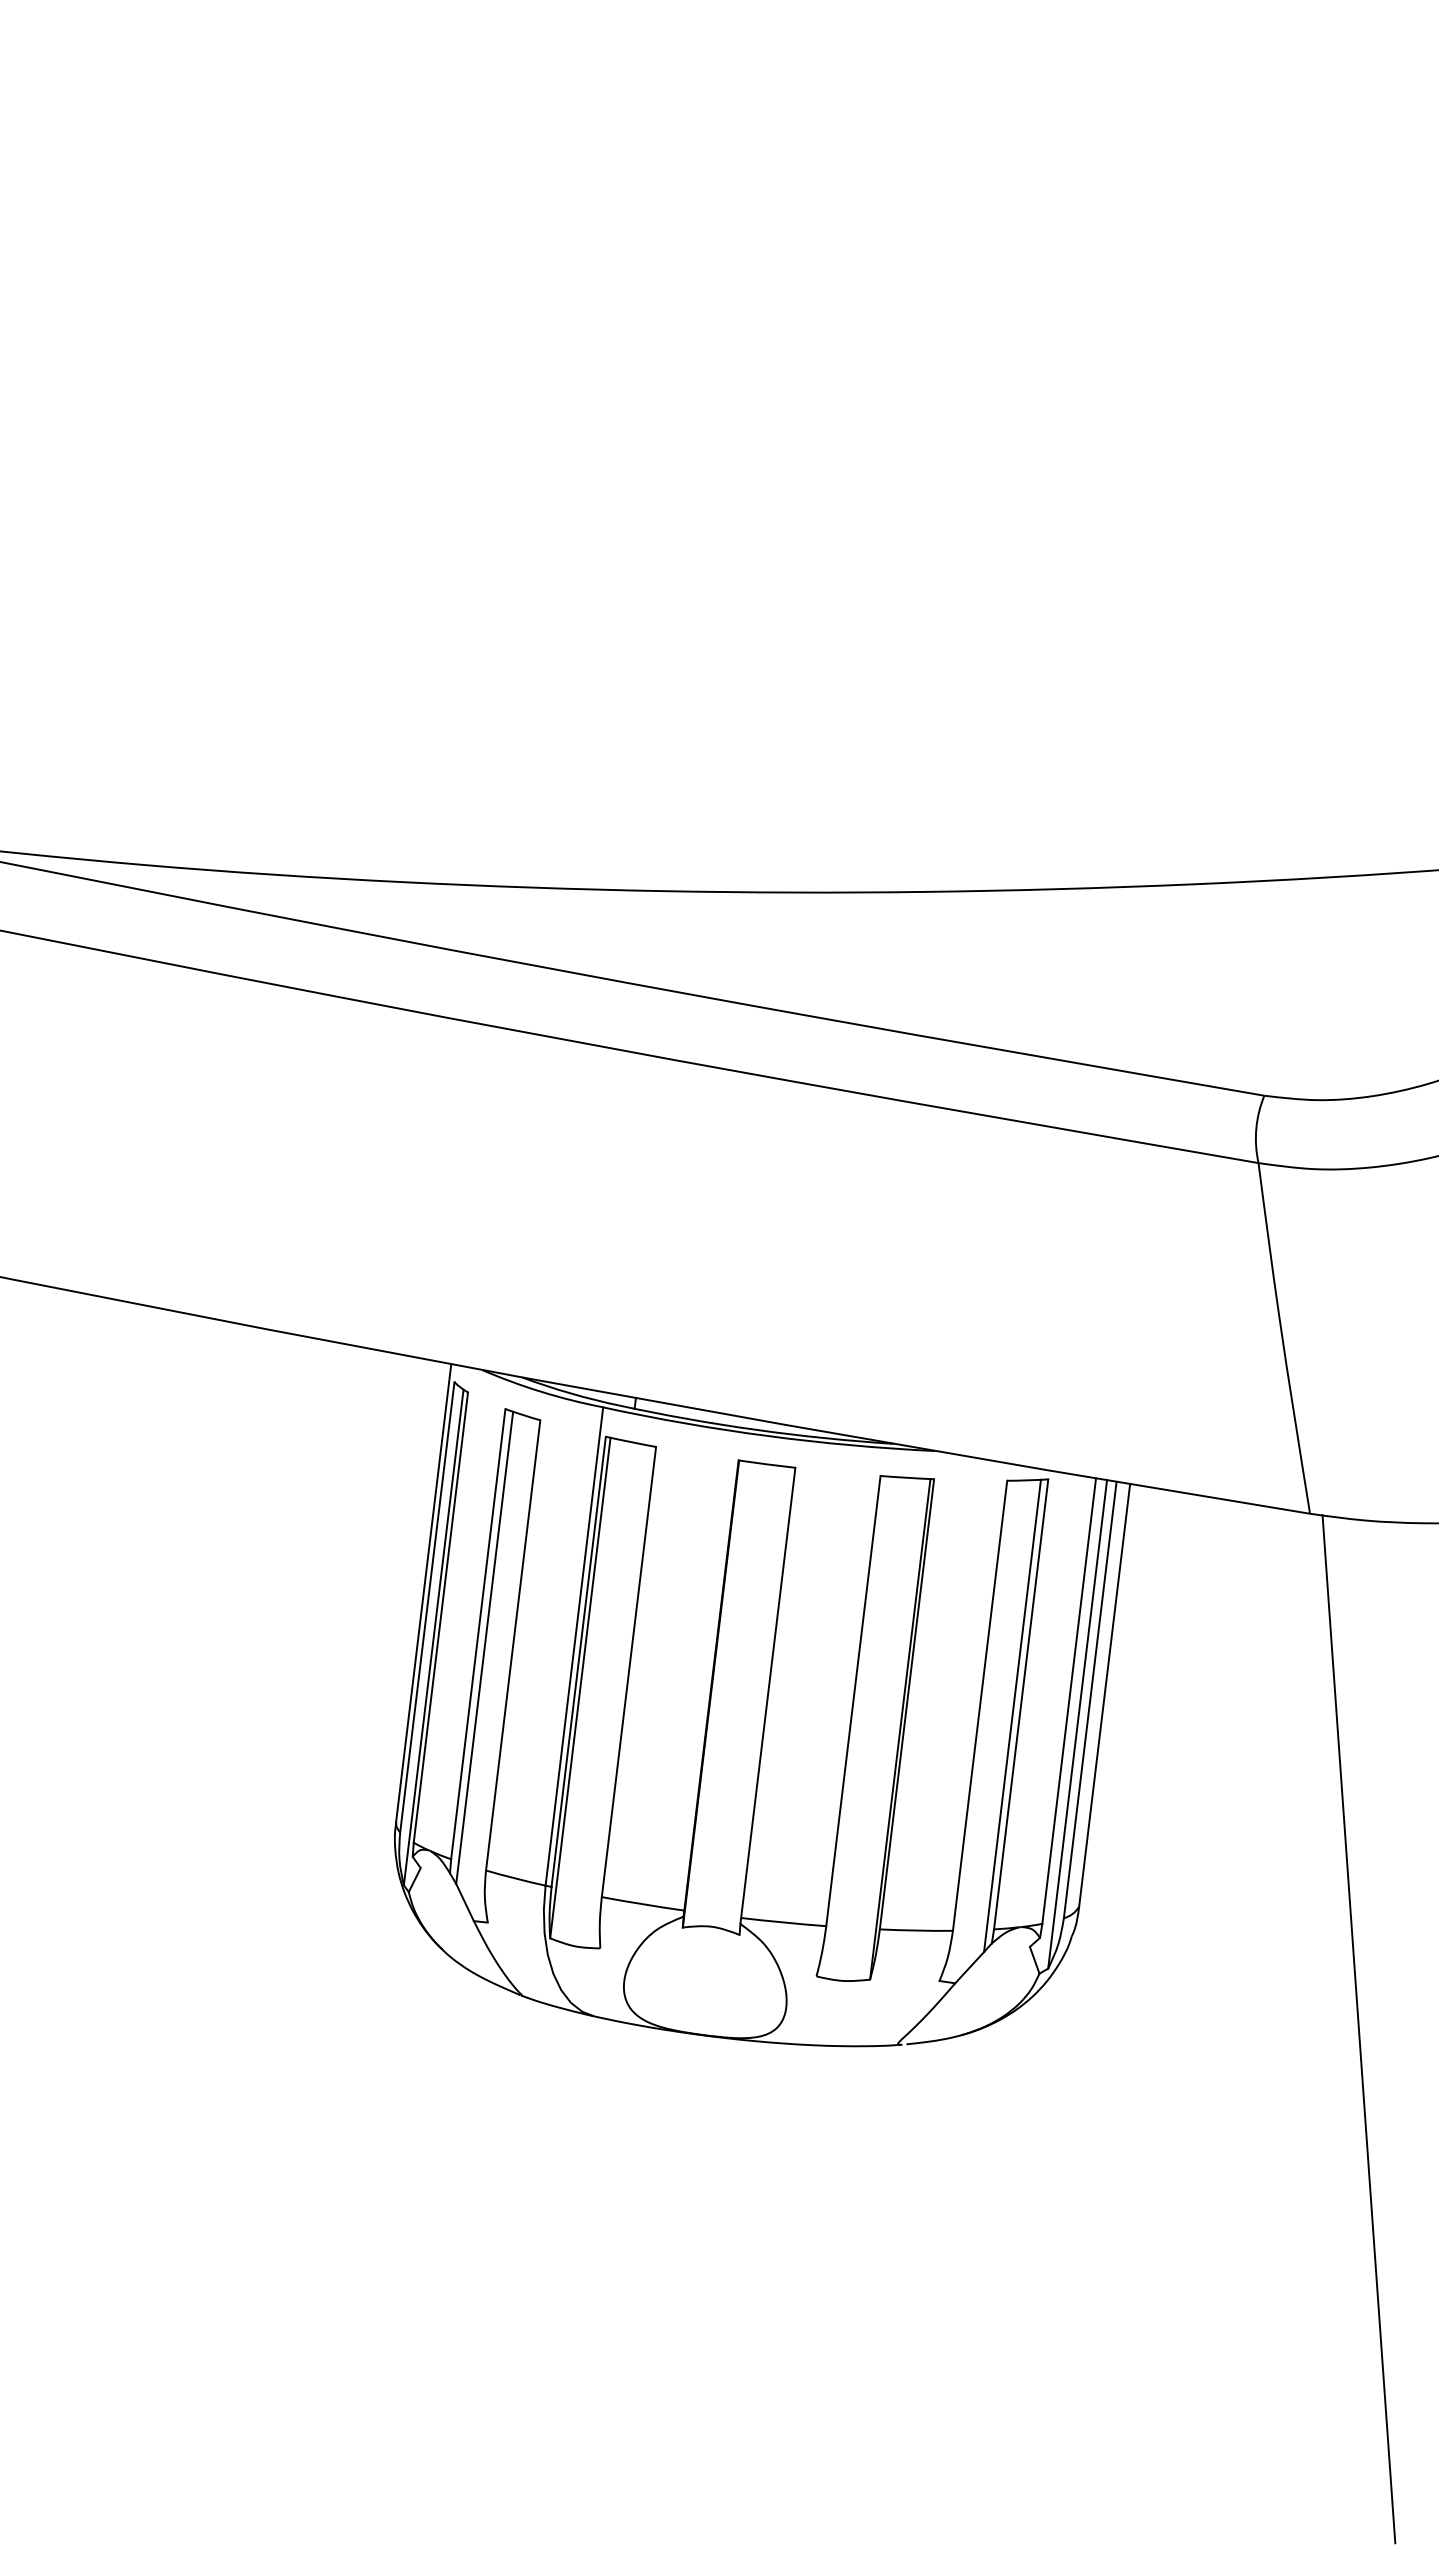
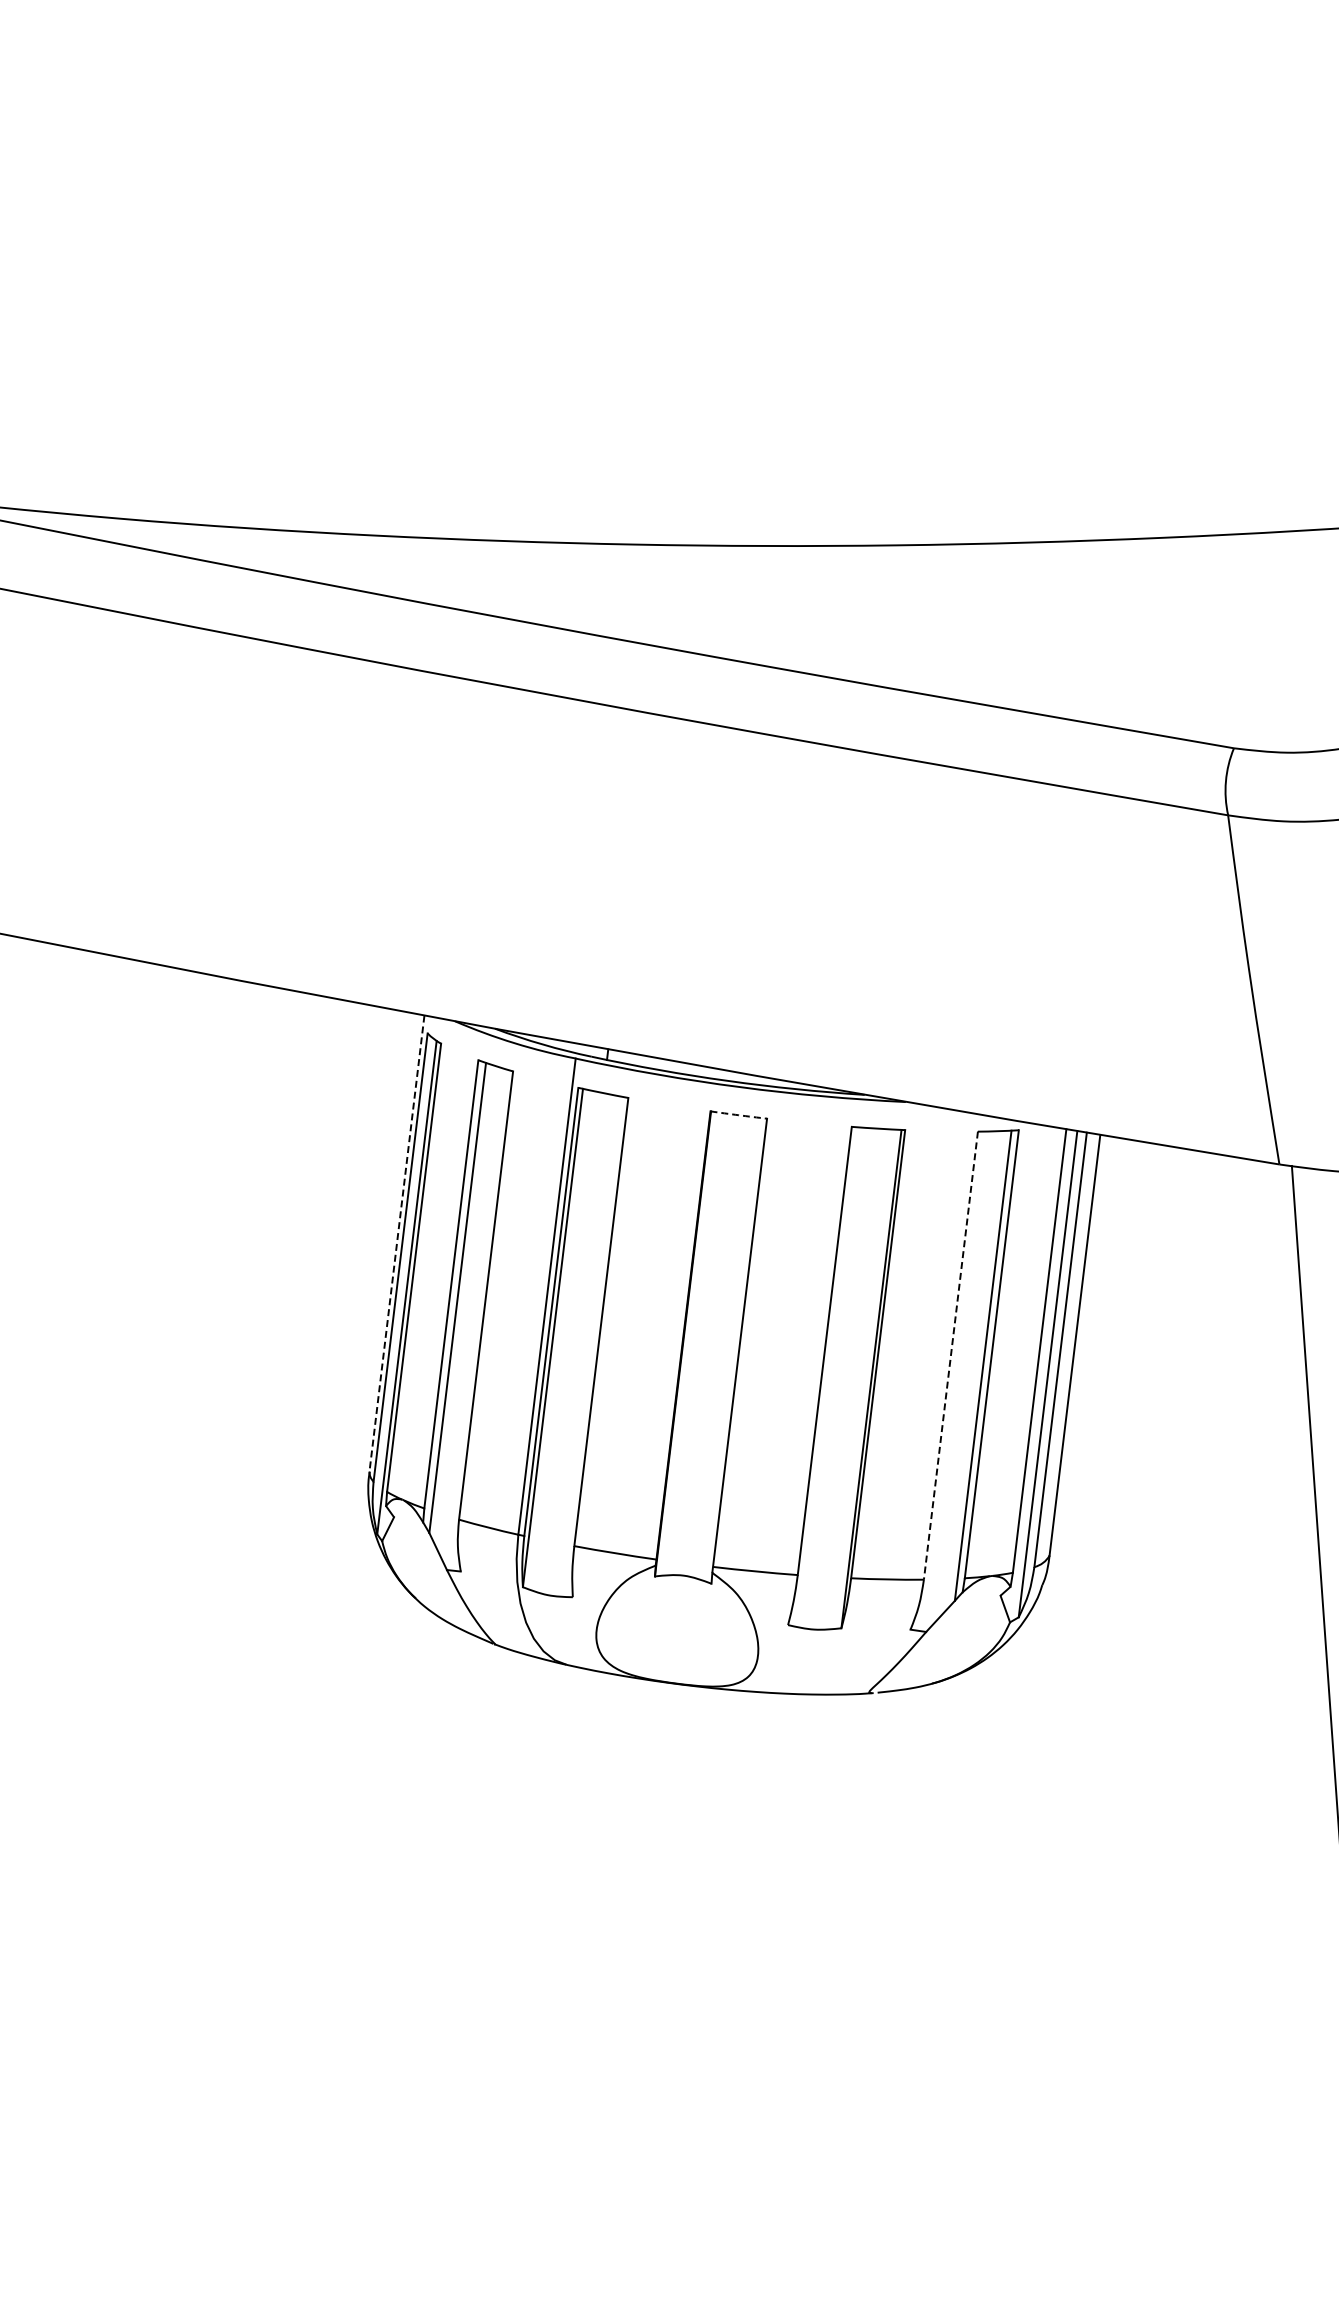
arc: (766, 1464) -> (738, 1115), solid -> dashed
line: (423, 1593) -> (396, 1243), solid -> dashed
line: (980, 1705) -> (951, 1355), solid -> dashed

